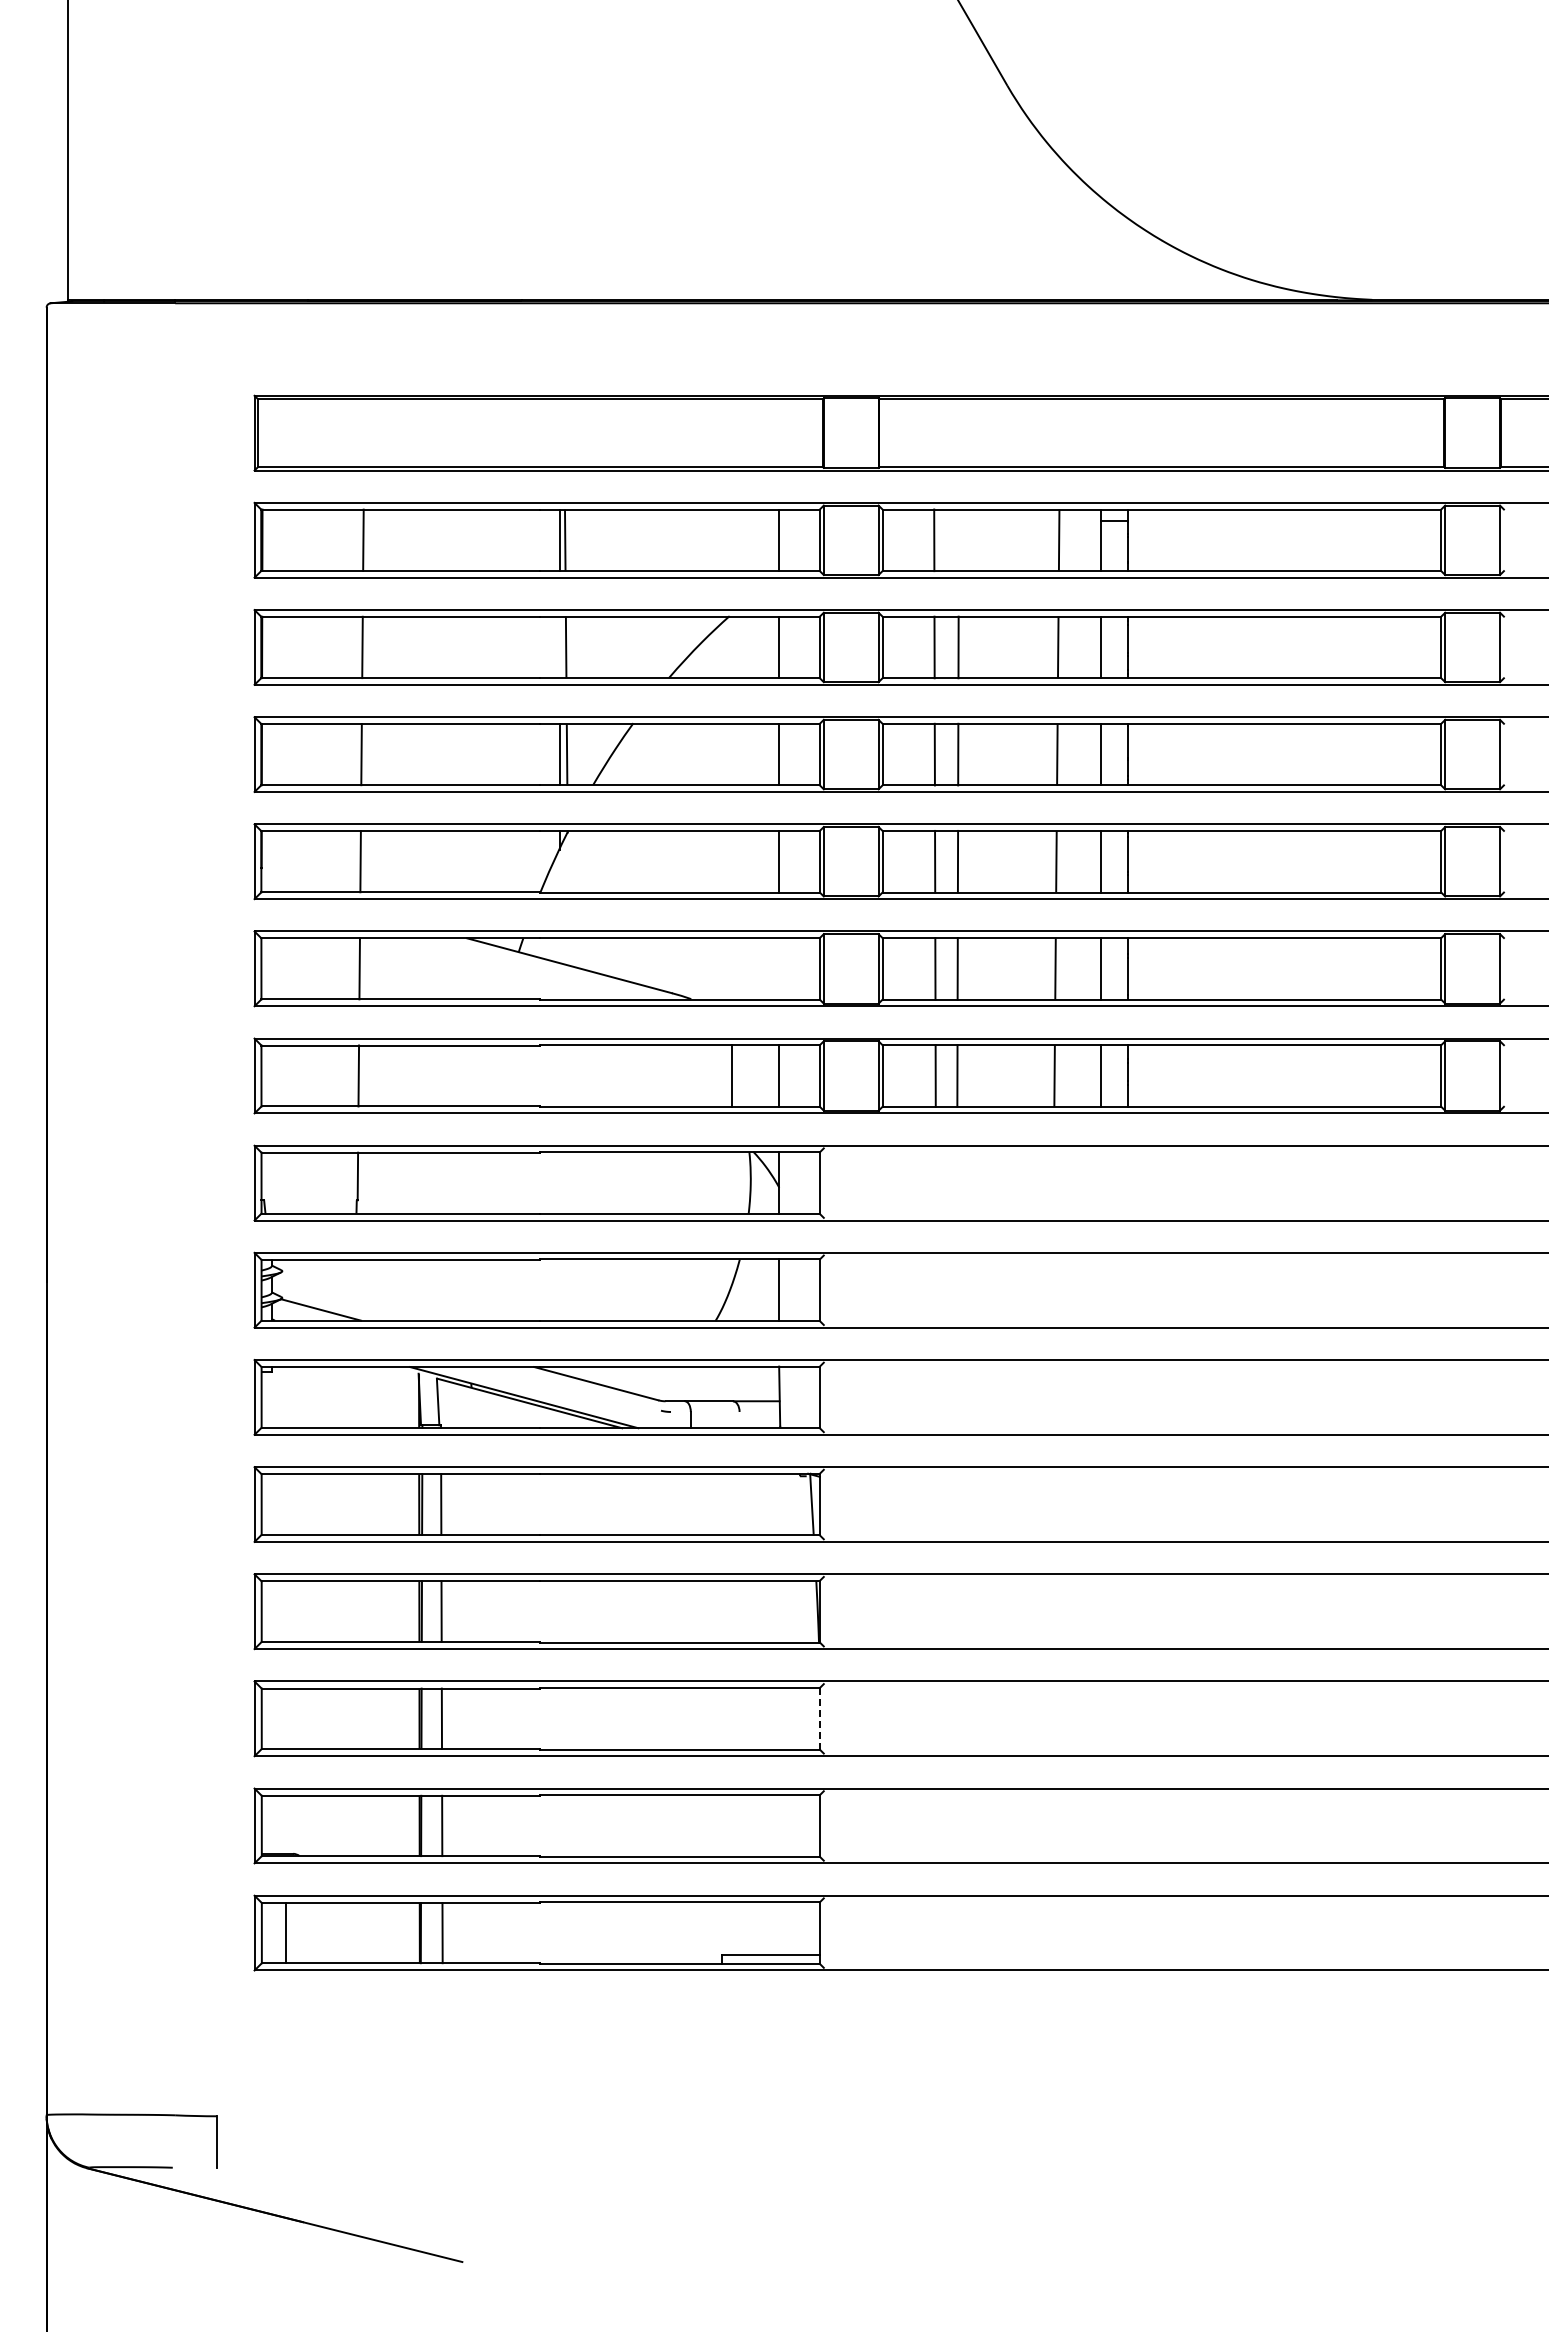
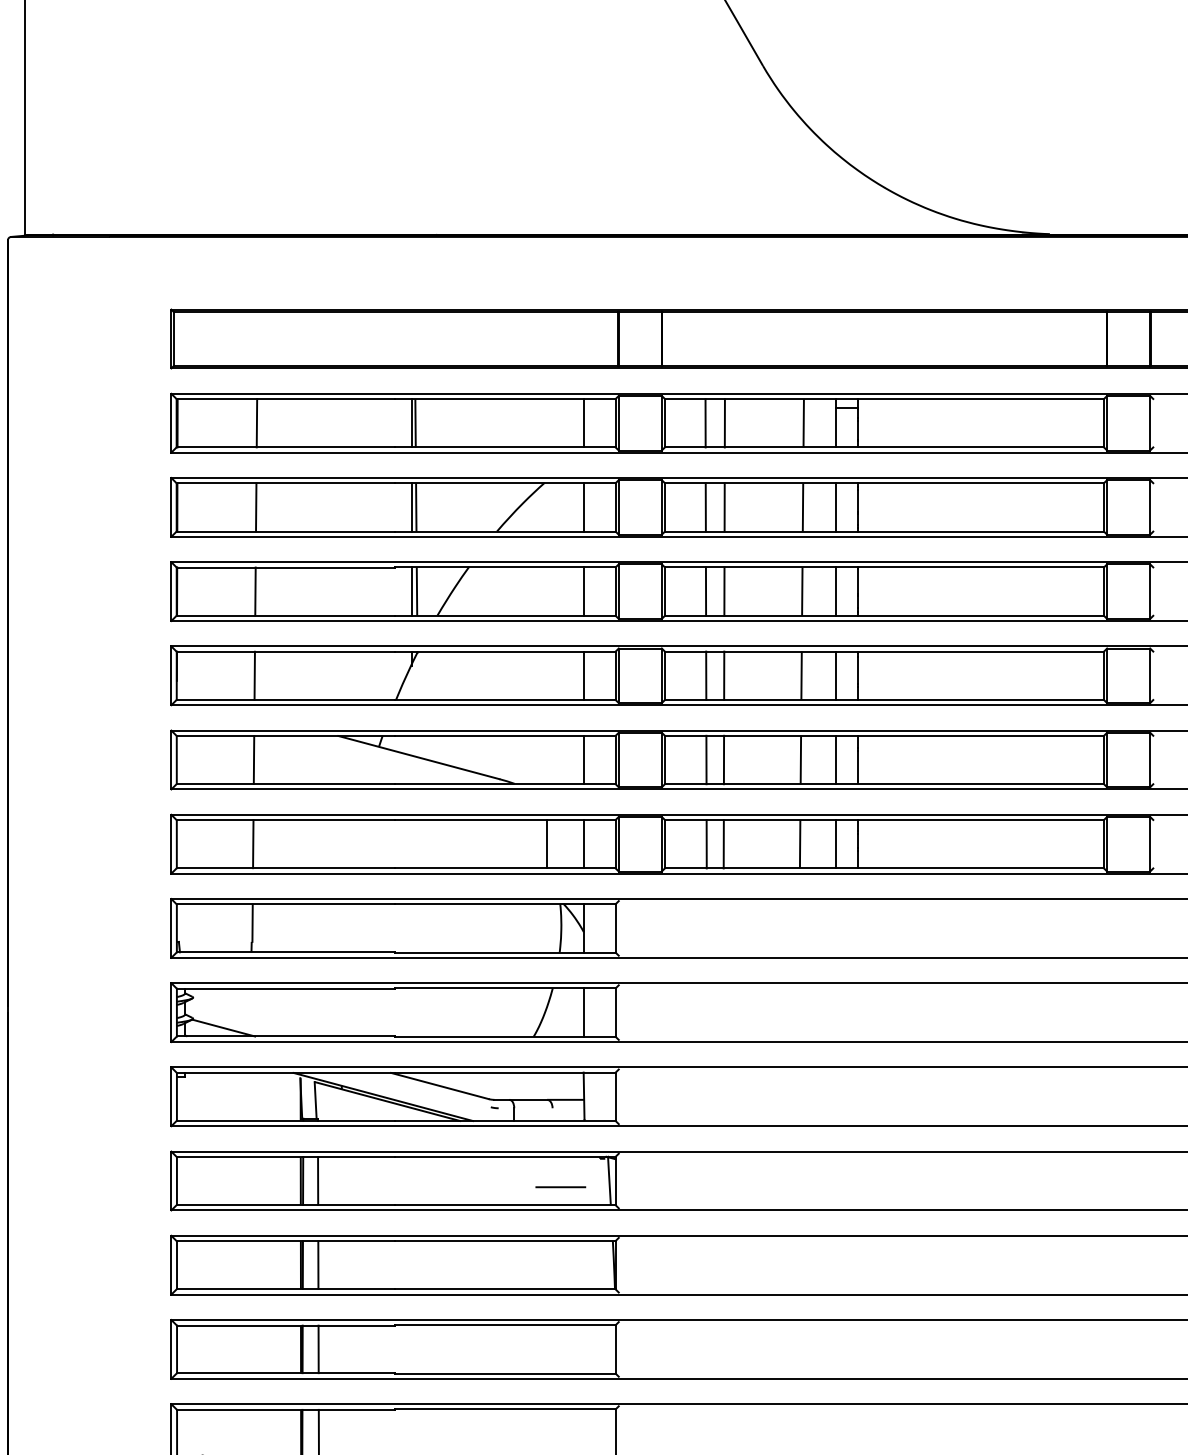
line: (958, 540) -> (724, 423), added
line: (560, 647) -> (411, 507), added
line: (778, 968) -> (583, 759), added
line: (749, 1512) -> (560, 1187), added
line: (819, 1718) -> (615, 1349), dashed -> solid

